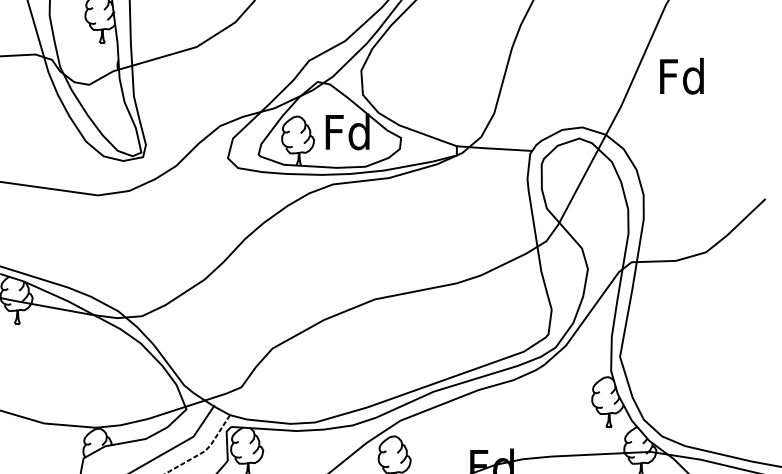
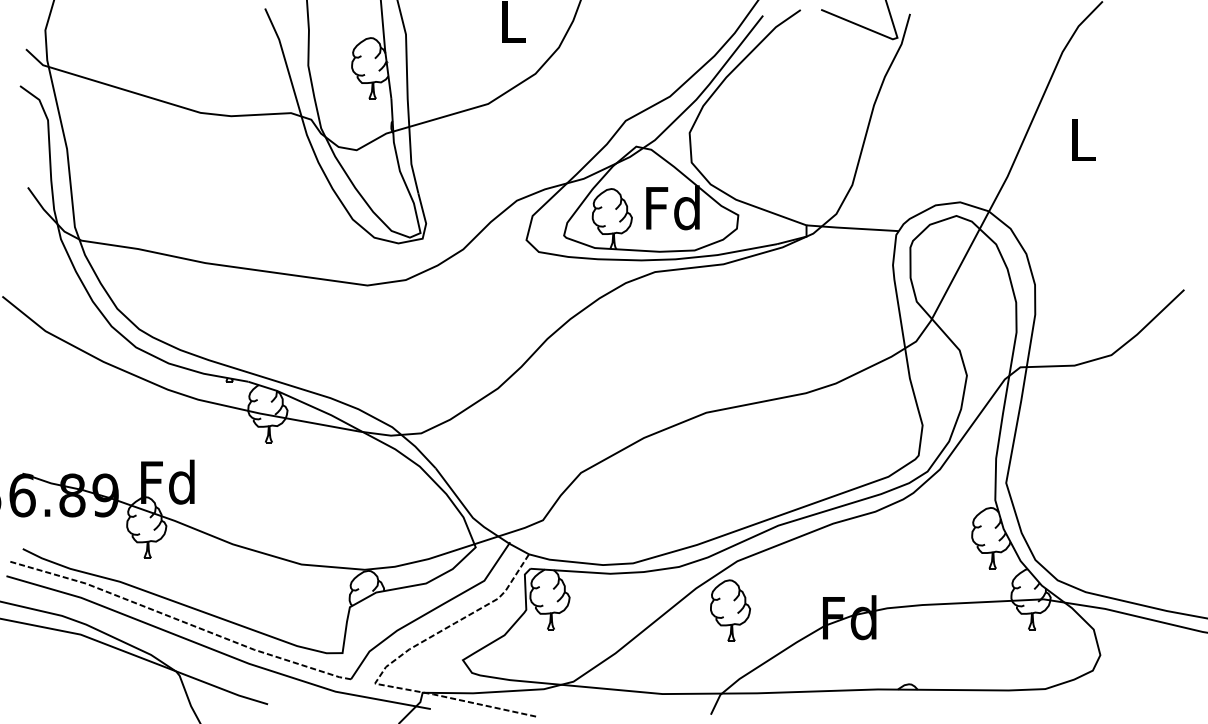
text: (681, 76) -> (1081, 139), Fd -> L

